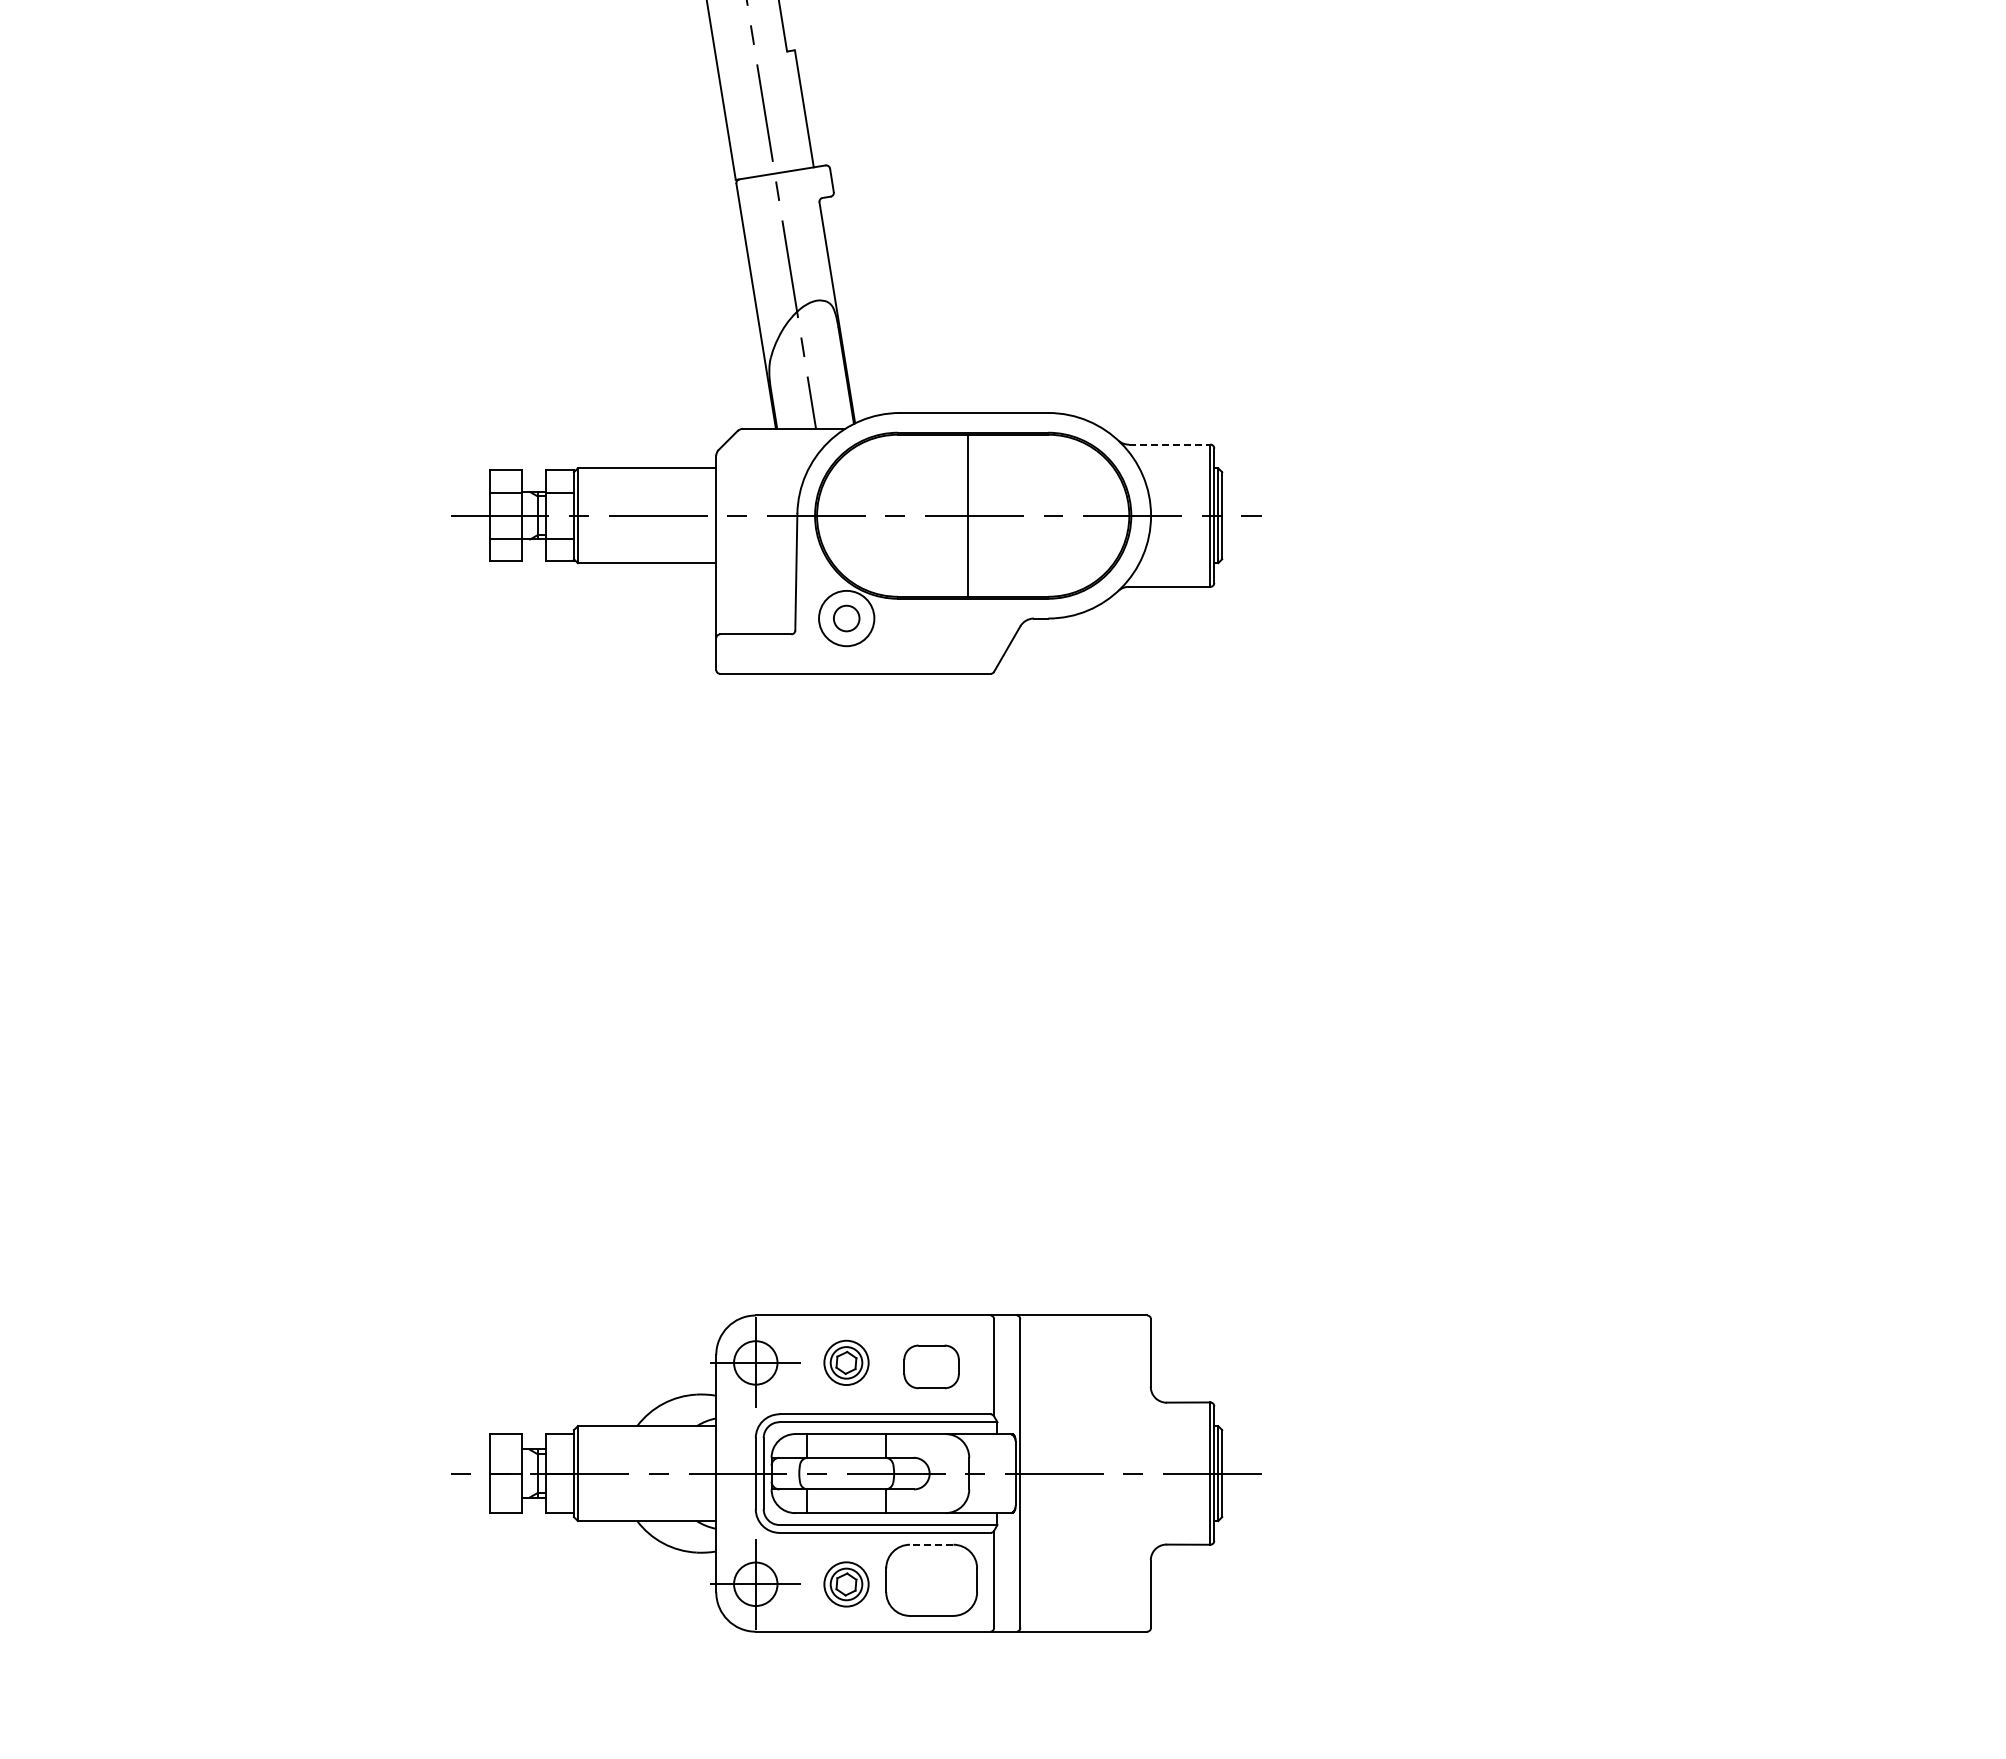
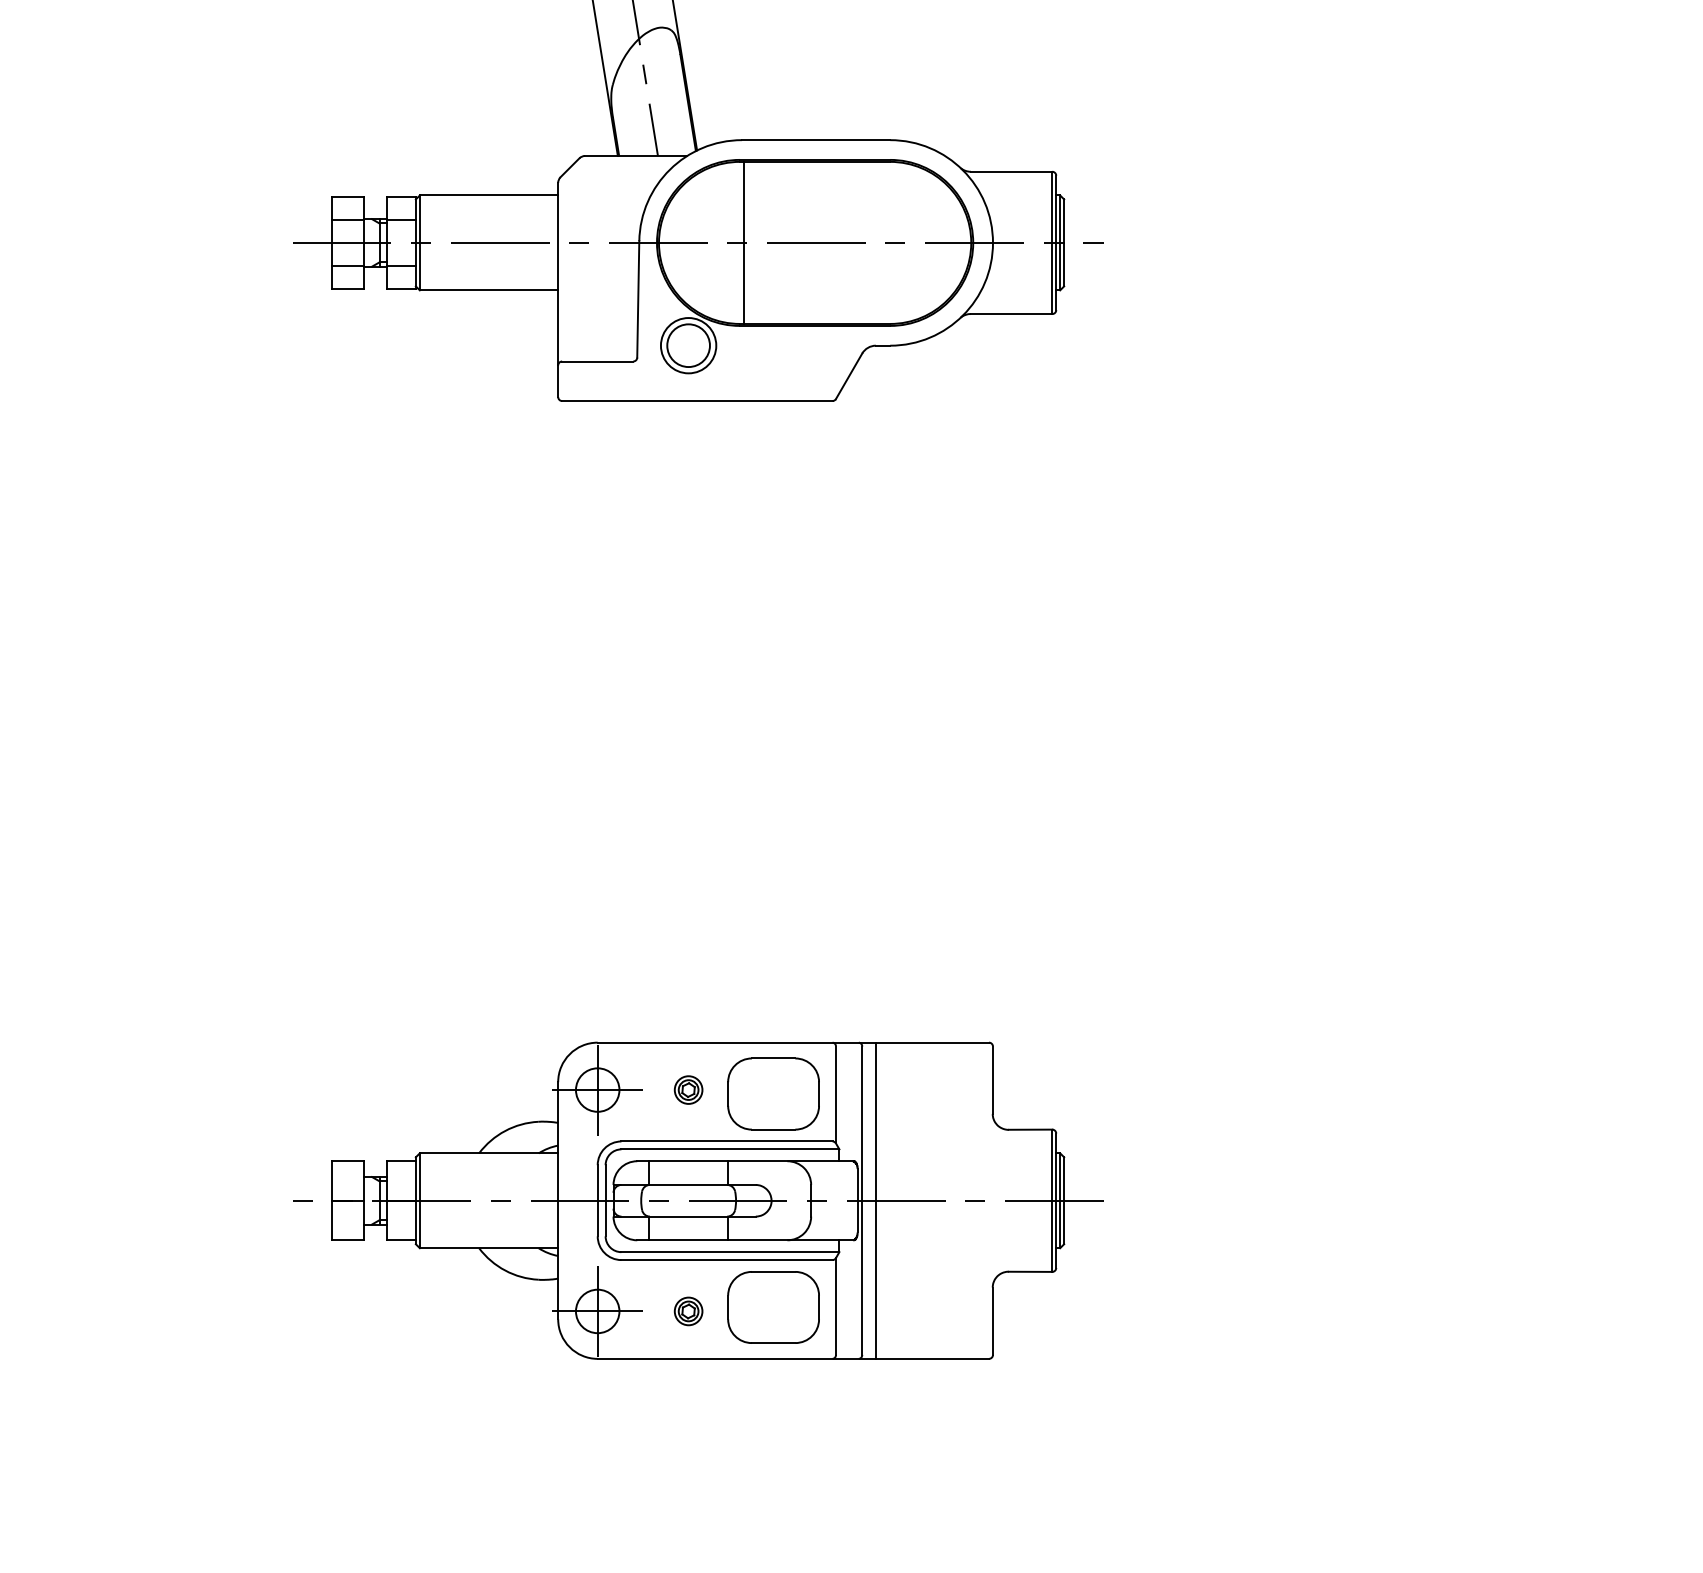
line: (1169, 444) -> (1011, 171), dashed -> solid
line: (968, 515) -> (744, 242), moved
circle: (846, 618) -> (688, 345), size x1.67
part: (846, 1362) -> (688, 1089), size x0.62
part: (931, 1366) -> (773, 1093), size x1.67
line: (1033, 1473) -> (875, 1200), added
line: (931, 1544) -> (773, 1271), dashed -> solid
part: (846, 1583) -> (688, 1310), size x0.62

